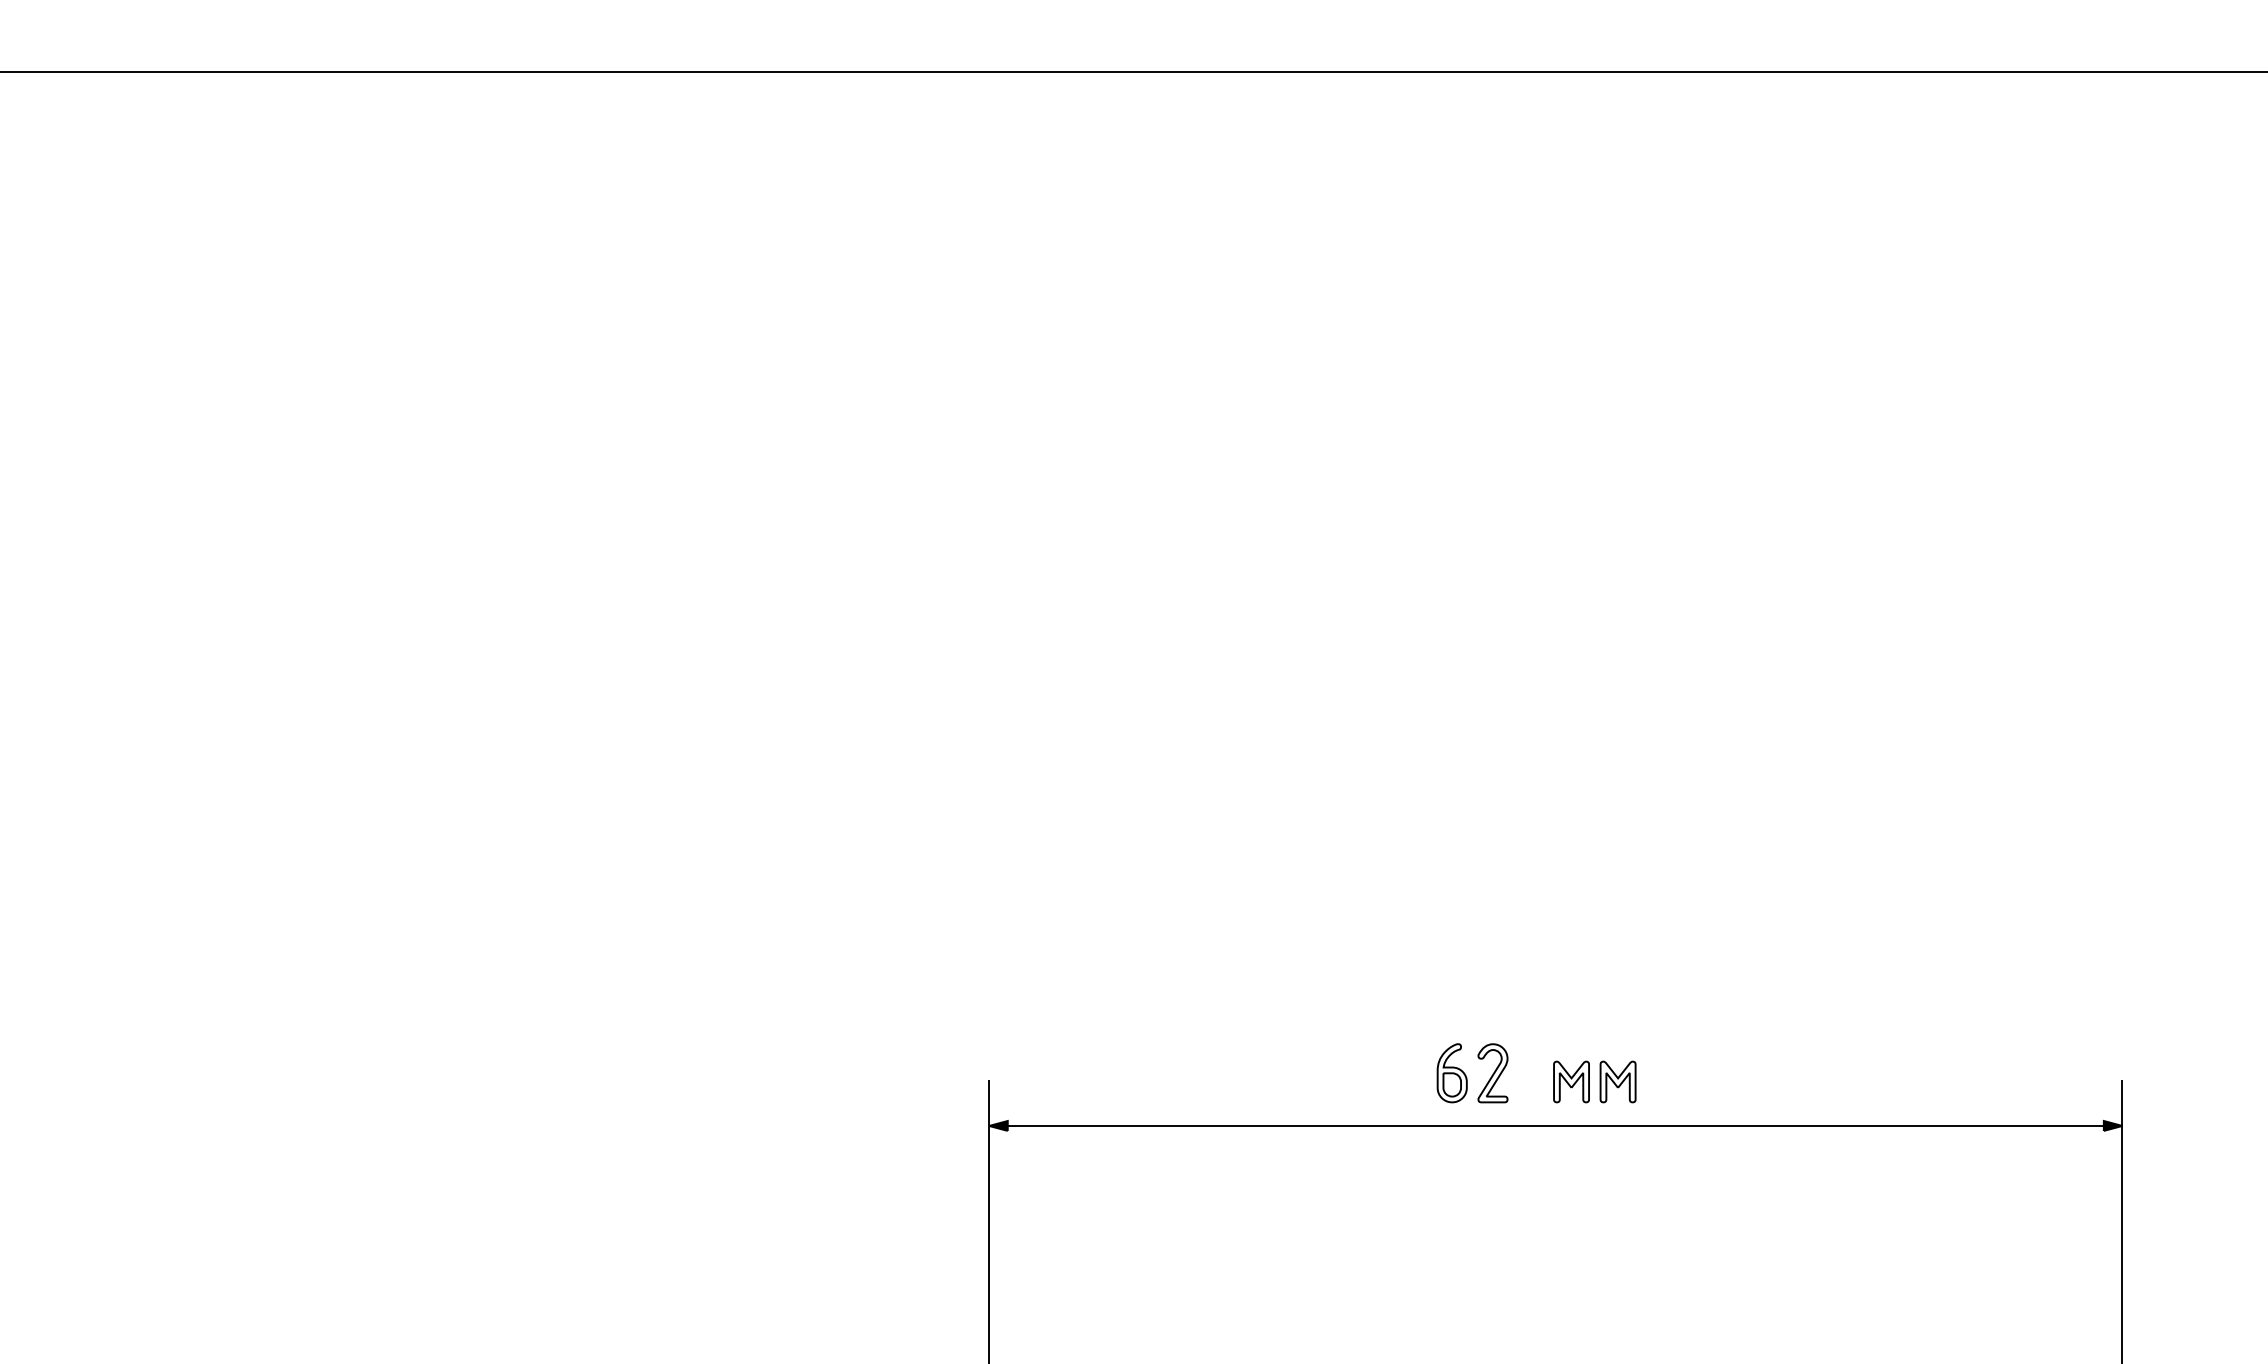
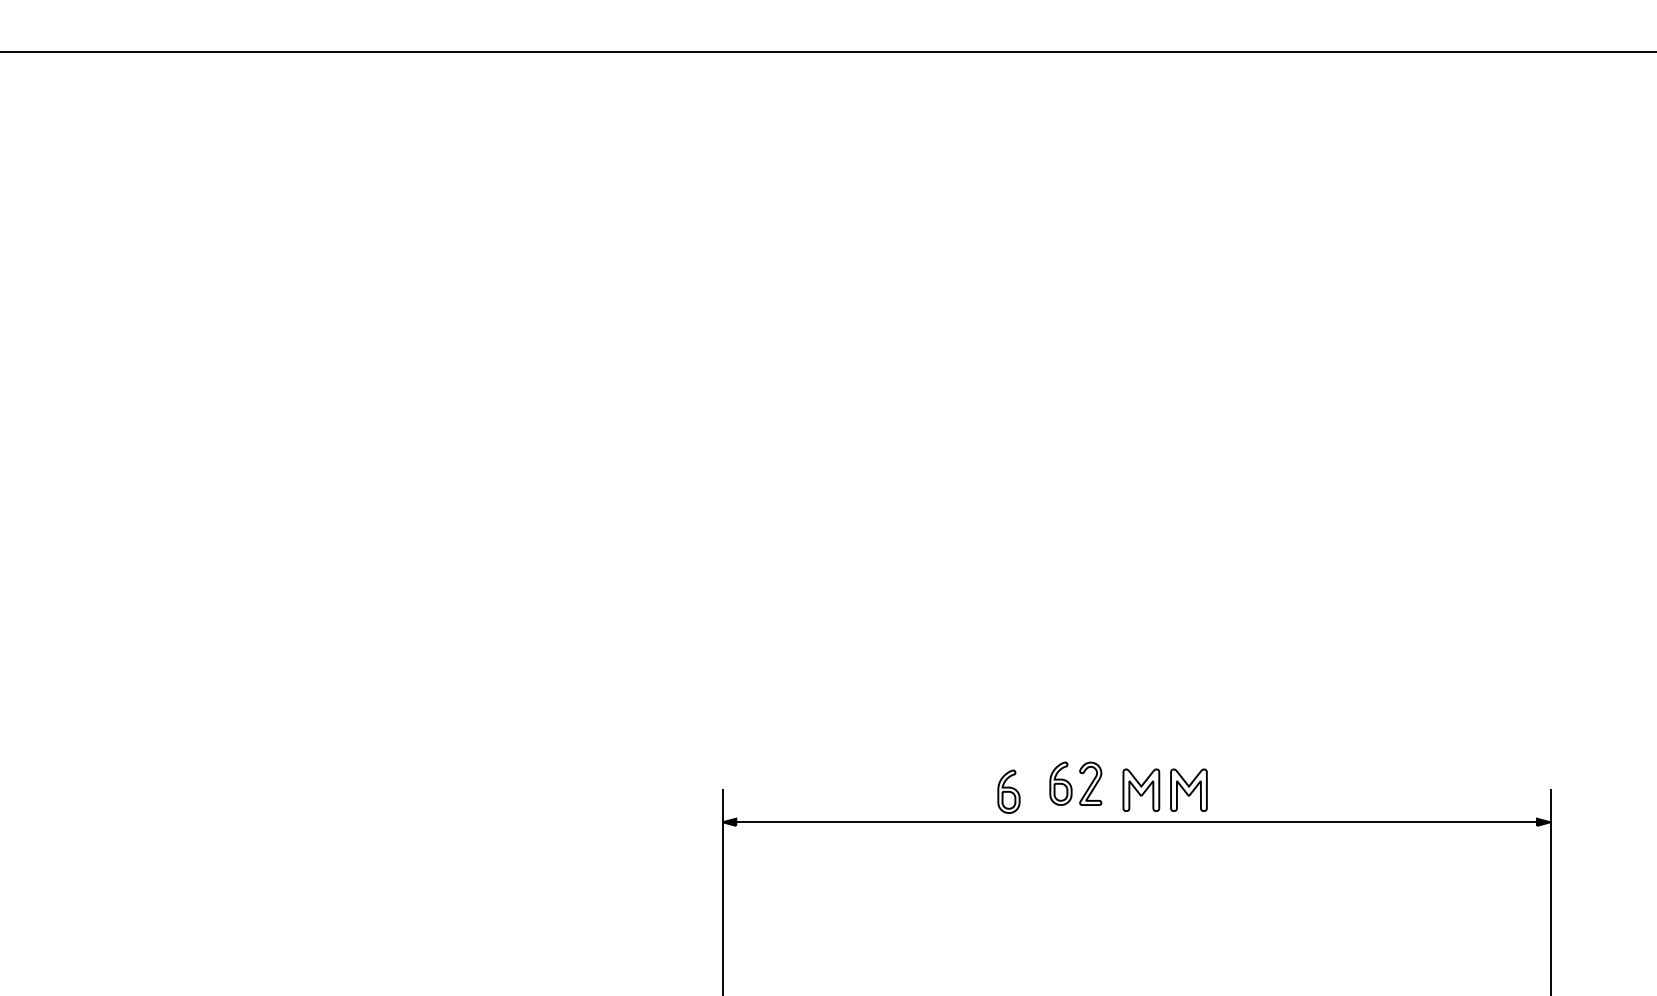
part: (1593, 1081) -> (1164, 789), size x1.4
part: (1380, 1083) -> (1008, 791), added

